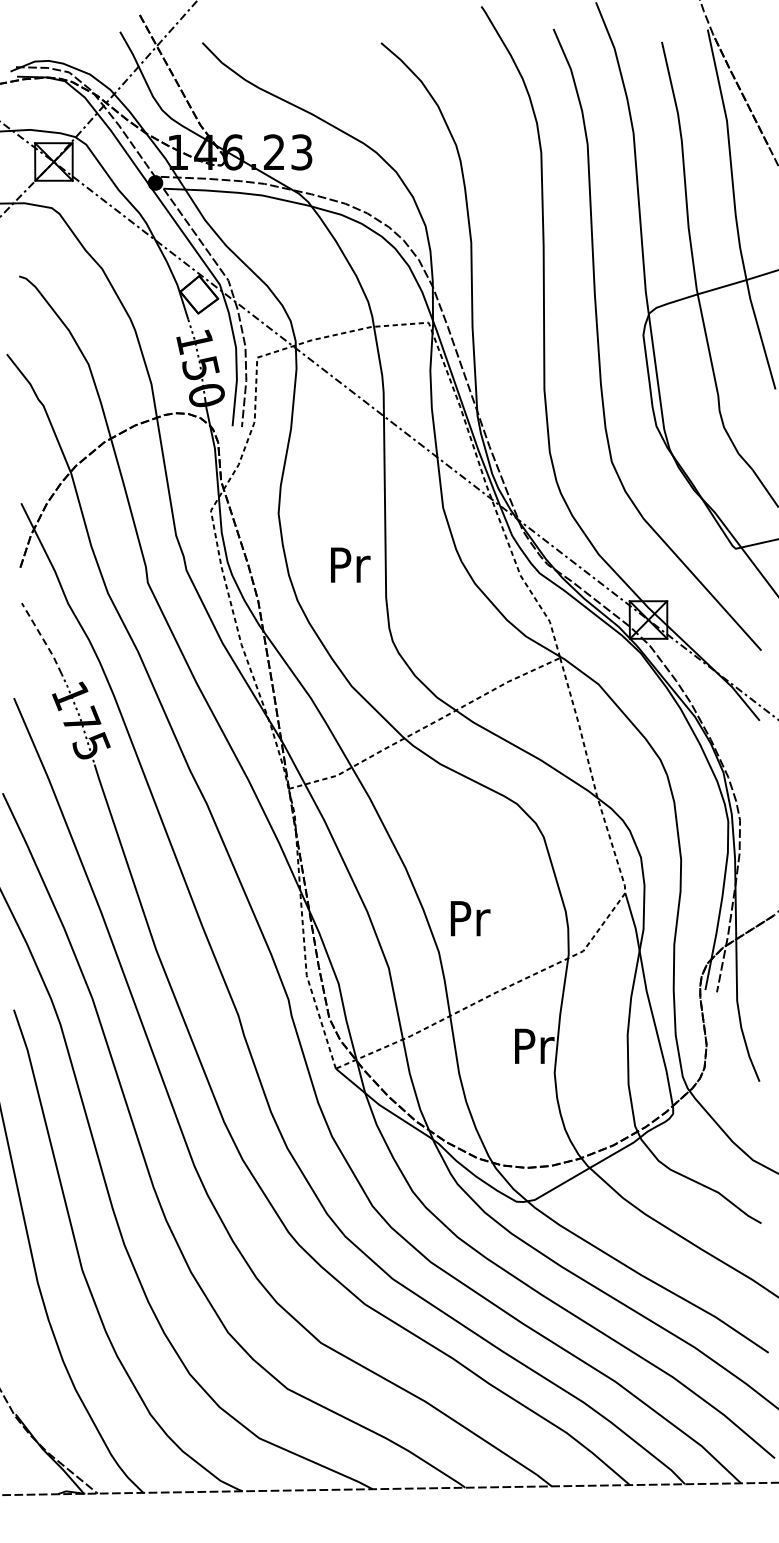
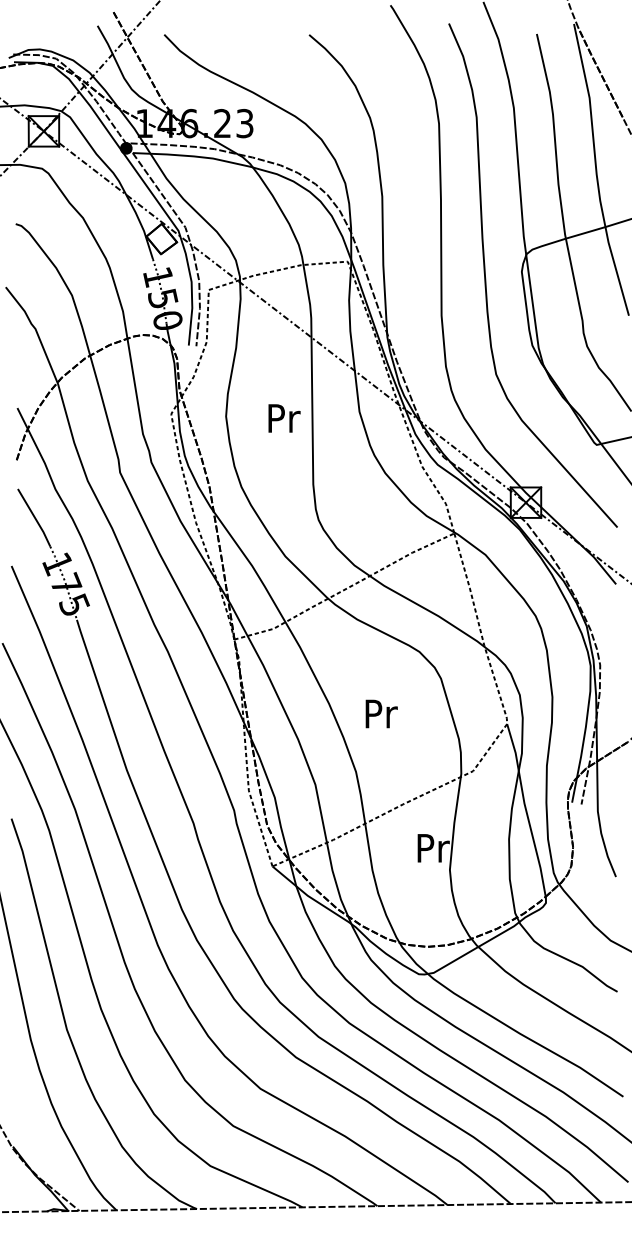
text: (350, 564) -> (284, 417), moved
line: (42, 638) -> (34, 517), dashed -> solid
text: (470, 918) -> (381, 713), moved

